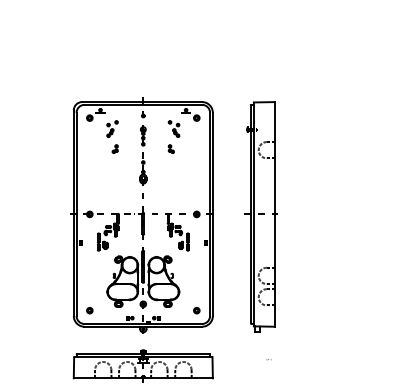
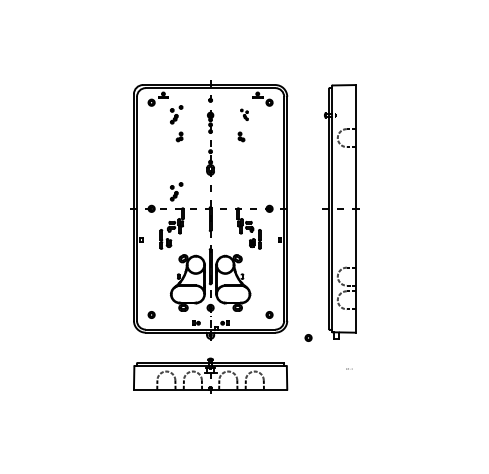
part: (174, 128) -> (244, 114), size x0.6
part: (112, 198) -> (176, 191), added
part: (232, 331) -> (308, 337), added

